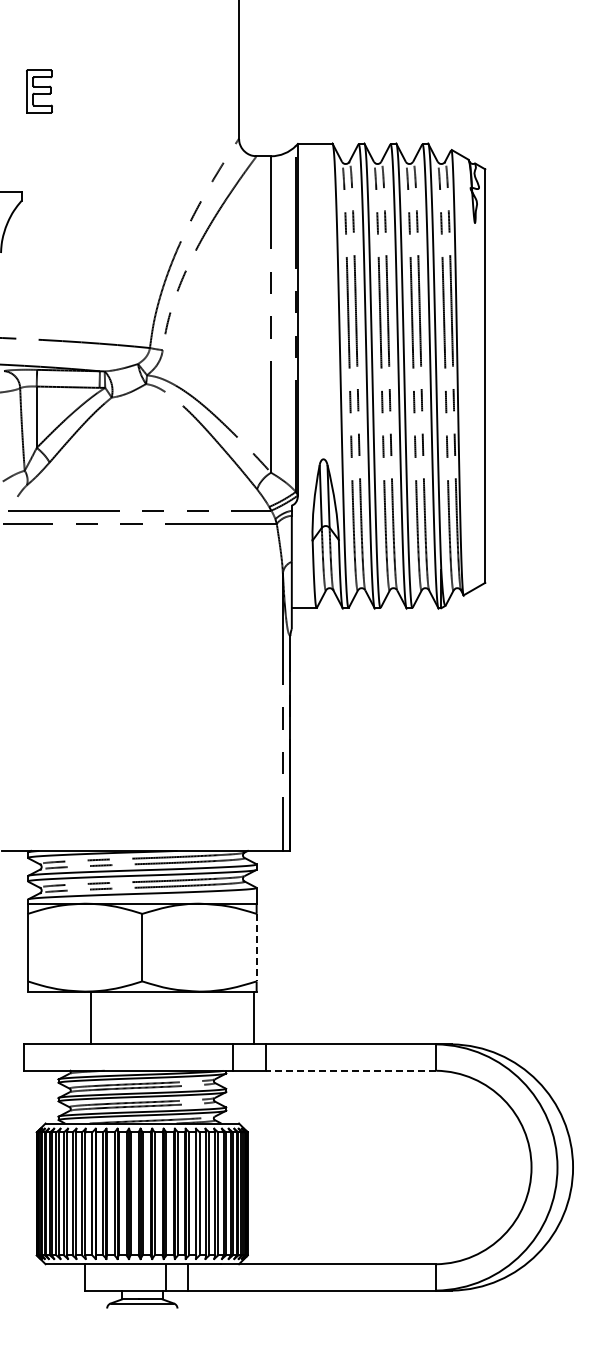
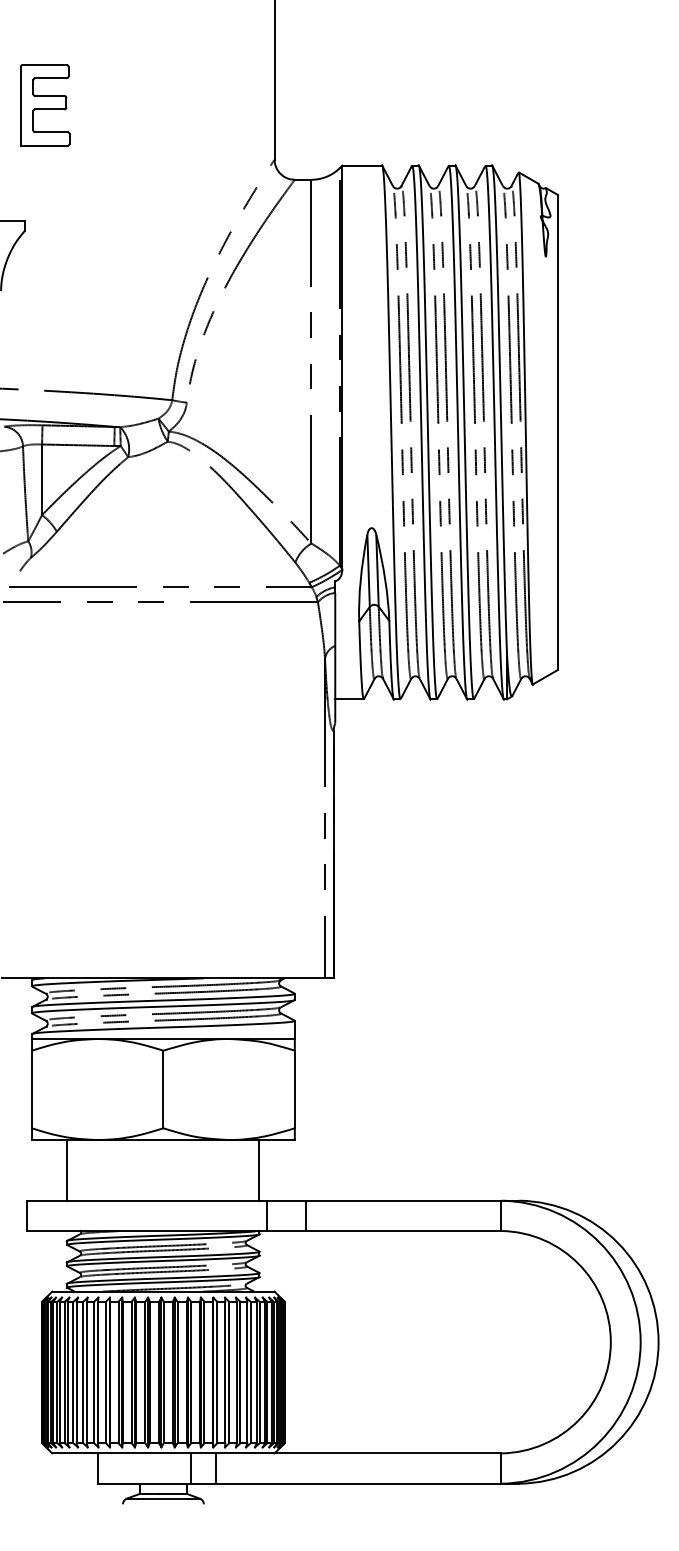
part: (39, 91) -> (45, 105), size x1.67
line: (256, 947) -> (294, 1089), dashed -> solid
line: (90, 1017) -> (67, 1169), moved
line: (253, 1017) -> (259, 1169), moved
line: (351, 1070) -> (403, 1230), dashed -> solid

